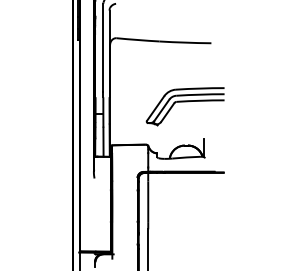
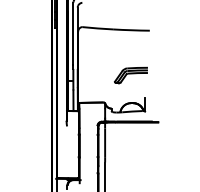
part: (184, 106) -> (130, 75), size x0.6

